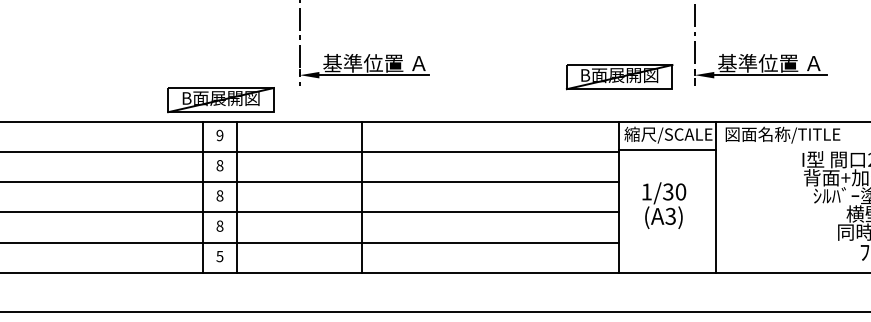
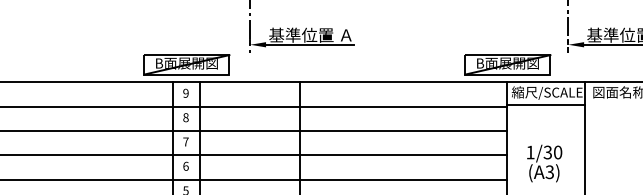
part: (619, 77) -> (507, 65), moved
text: (219, 195) -> (185, 141), 8 -> 7
text: (664, 205) -> (544, 163), moved
text: (219, 225) -> (185, 165), 8 -> 6

